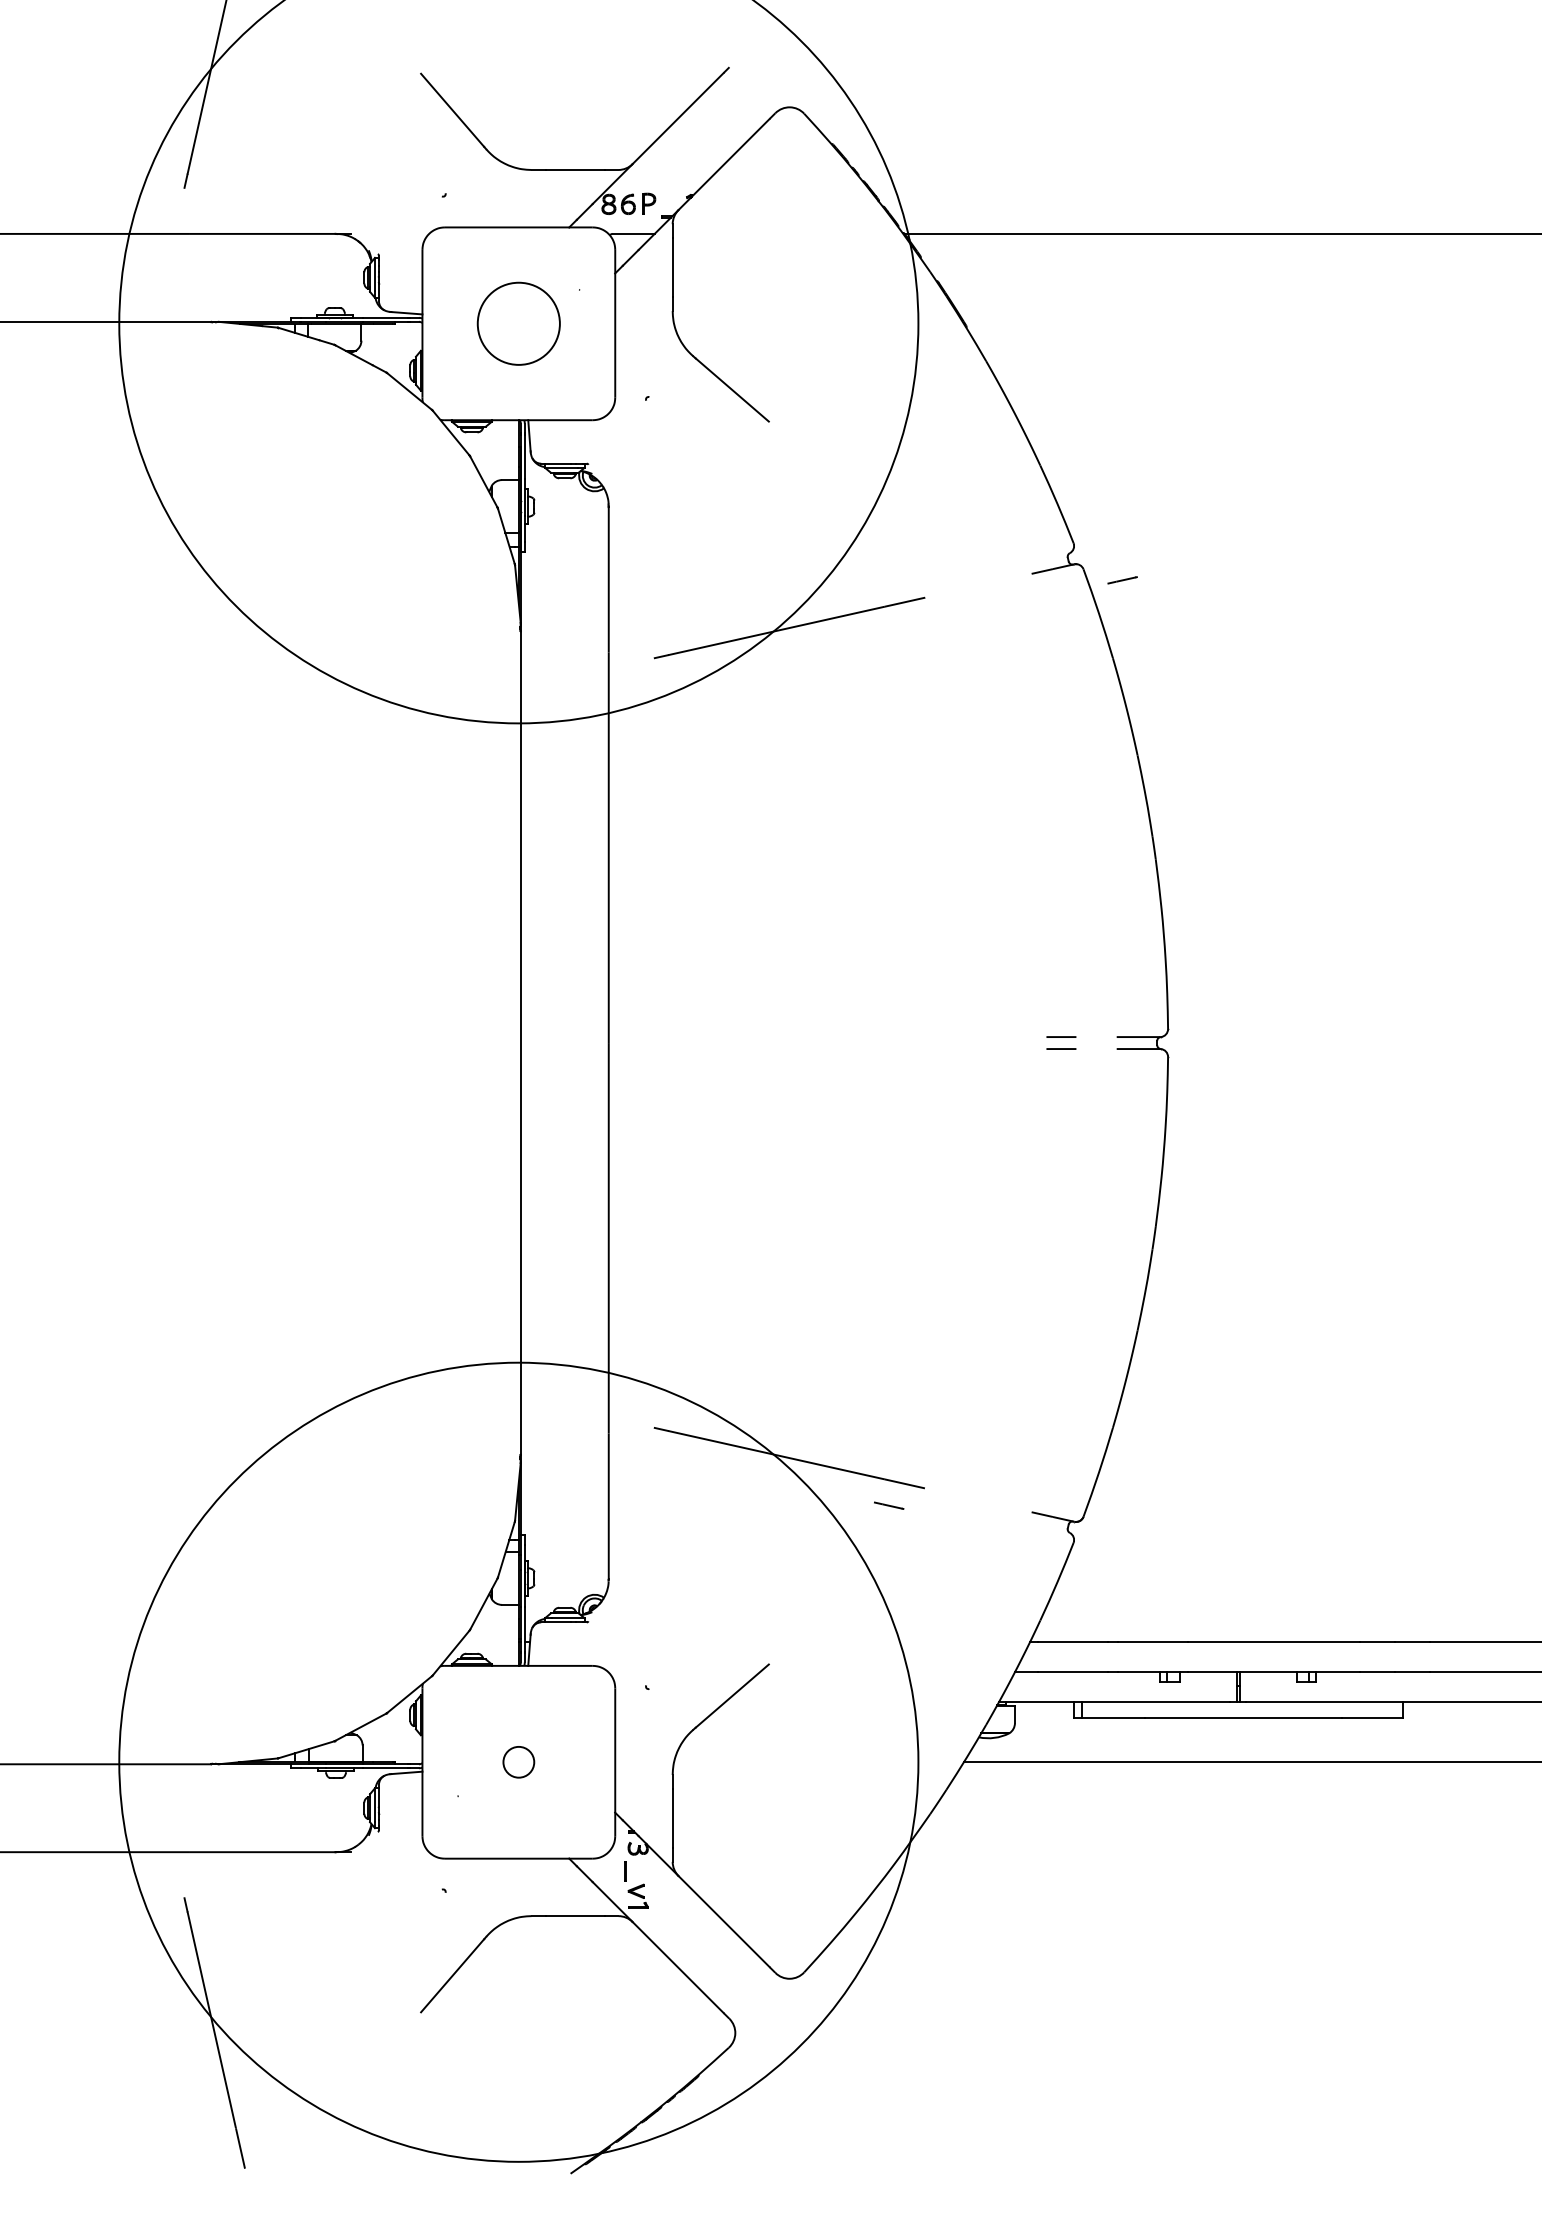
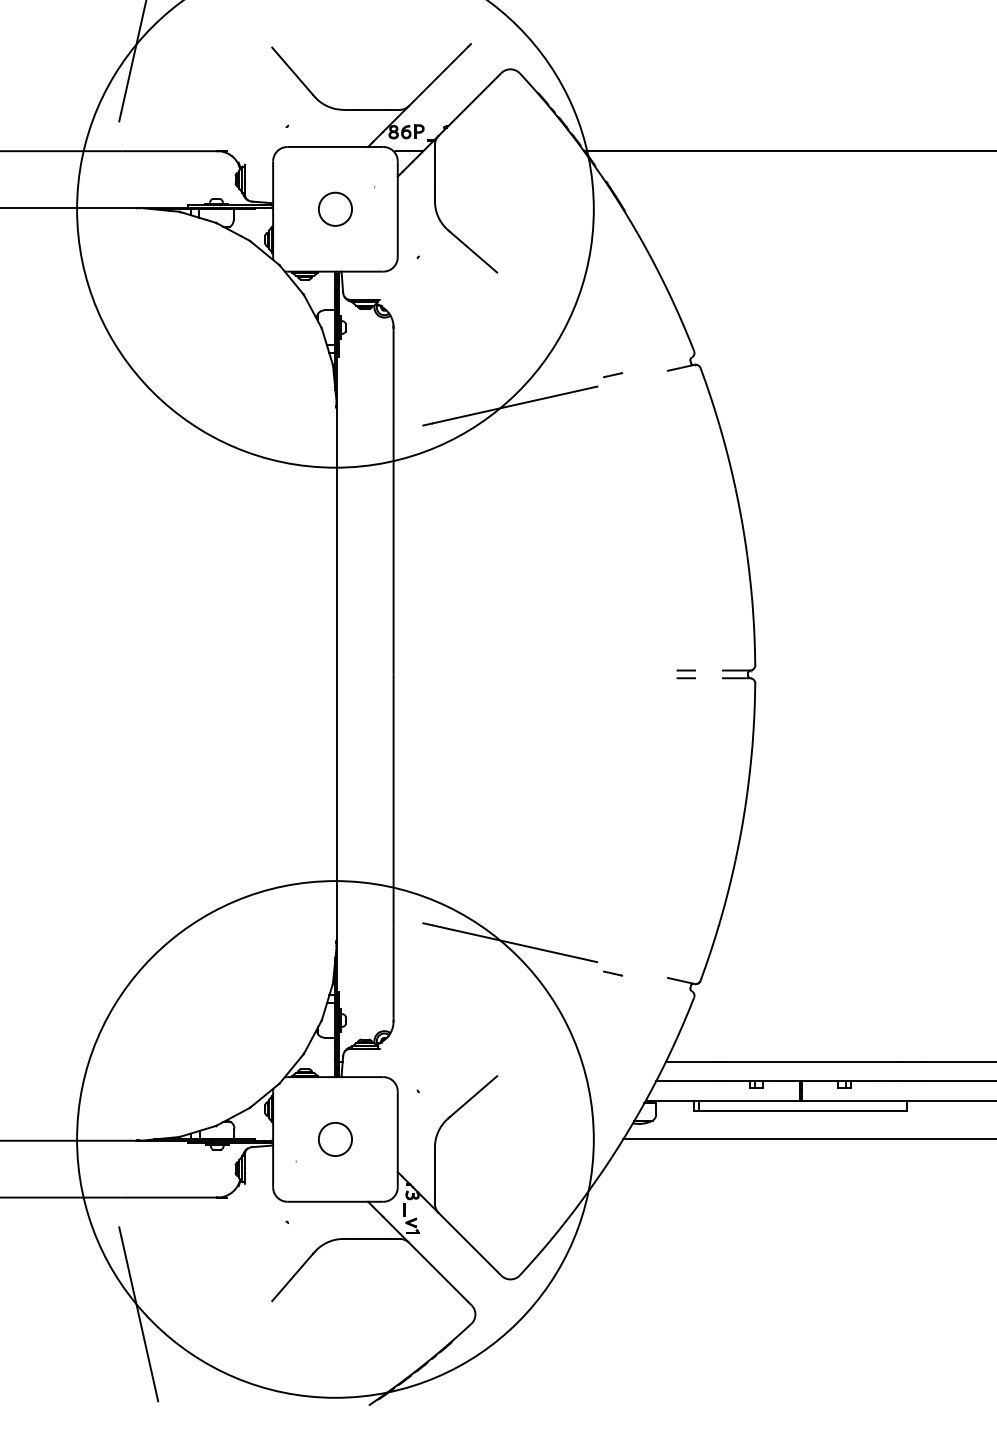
circle: (518, 322) -> (335, 208), size x0.62
line: (1123, 580) -> (613, 375), moved
line: (888, 1505) -> (612, 973), moved
circle: (518, 1762) -> (335, 1139), size x1.67

